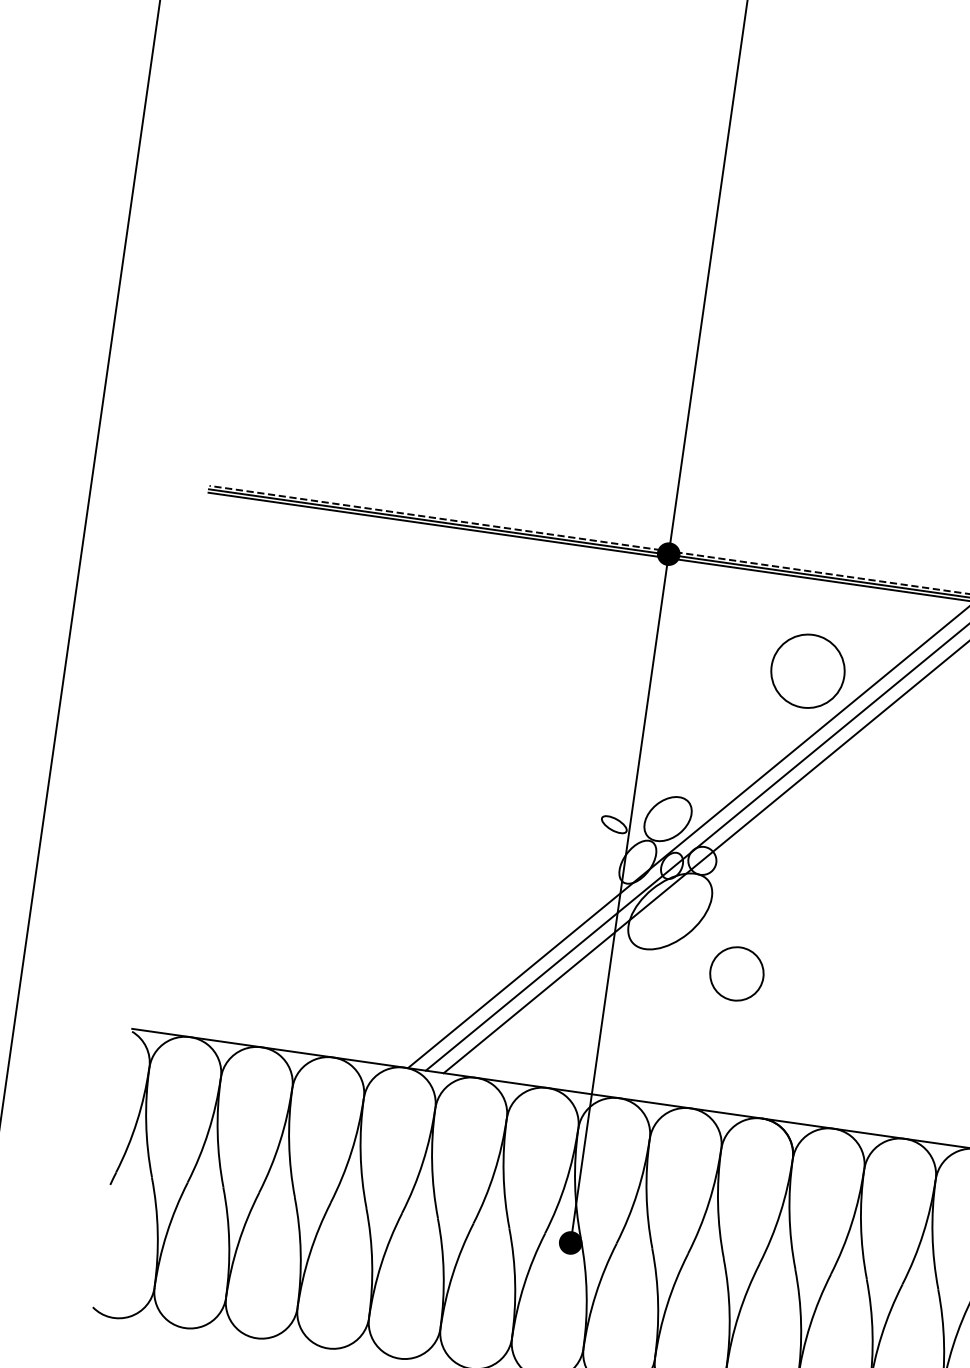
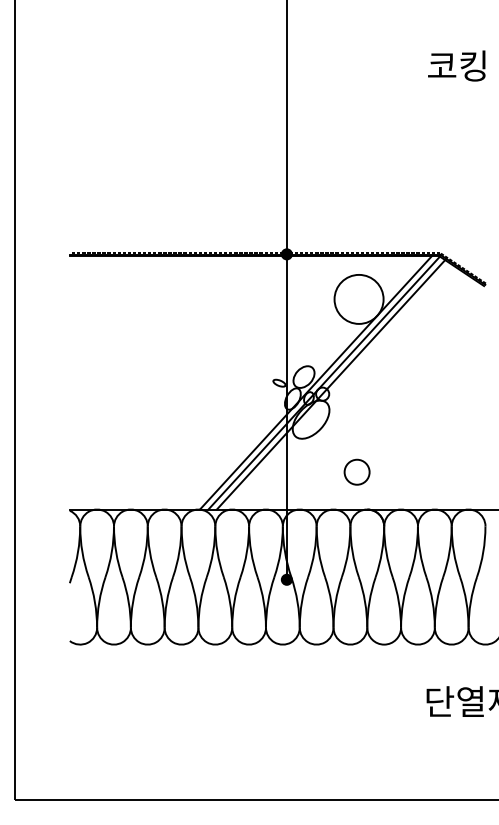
circle: (807, 669) -> (358, 298), size x1.43
circle: (735, 972) -> (356, 471), moved

